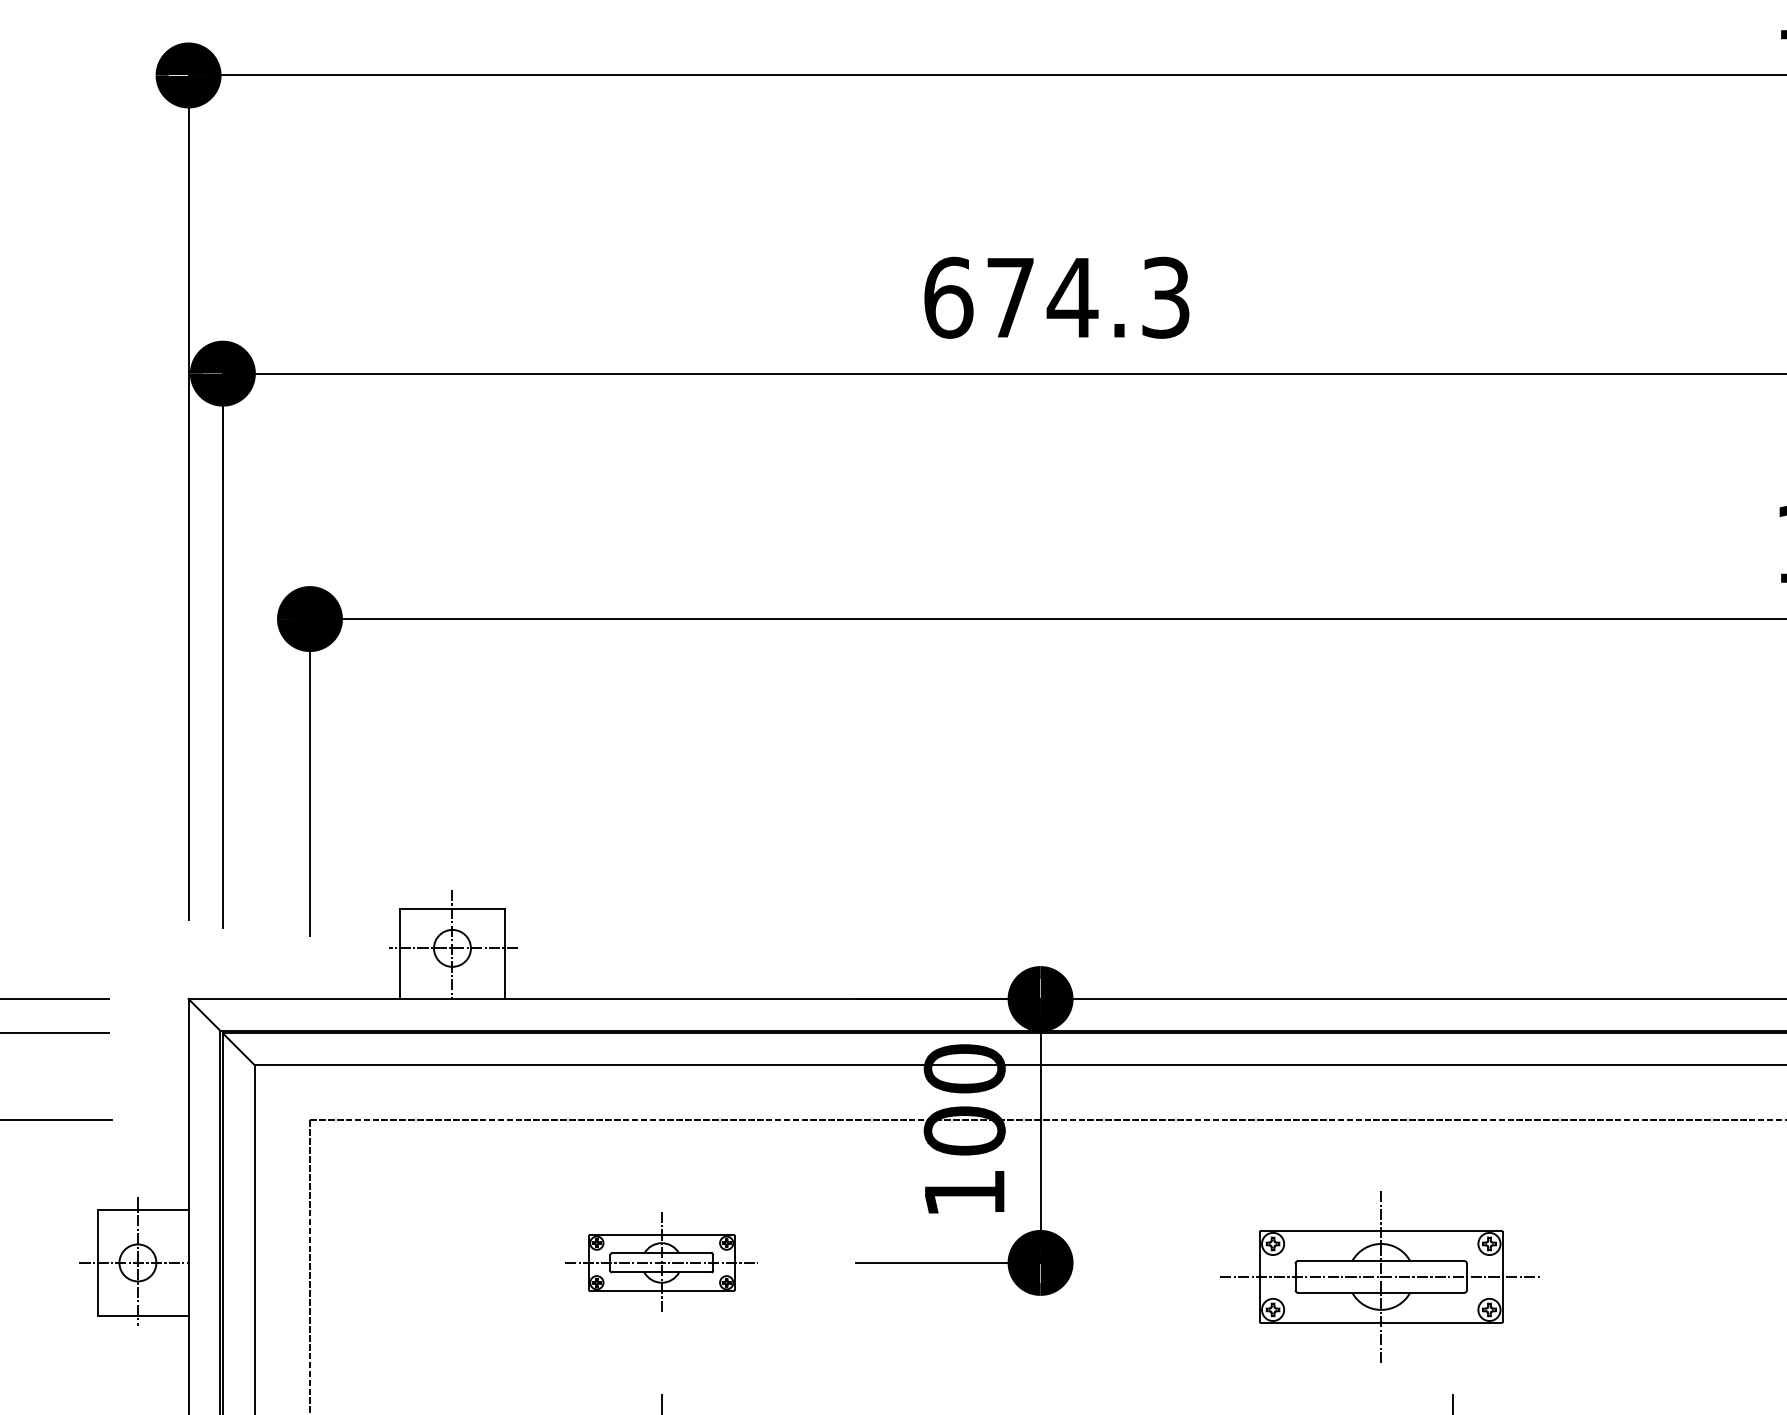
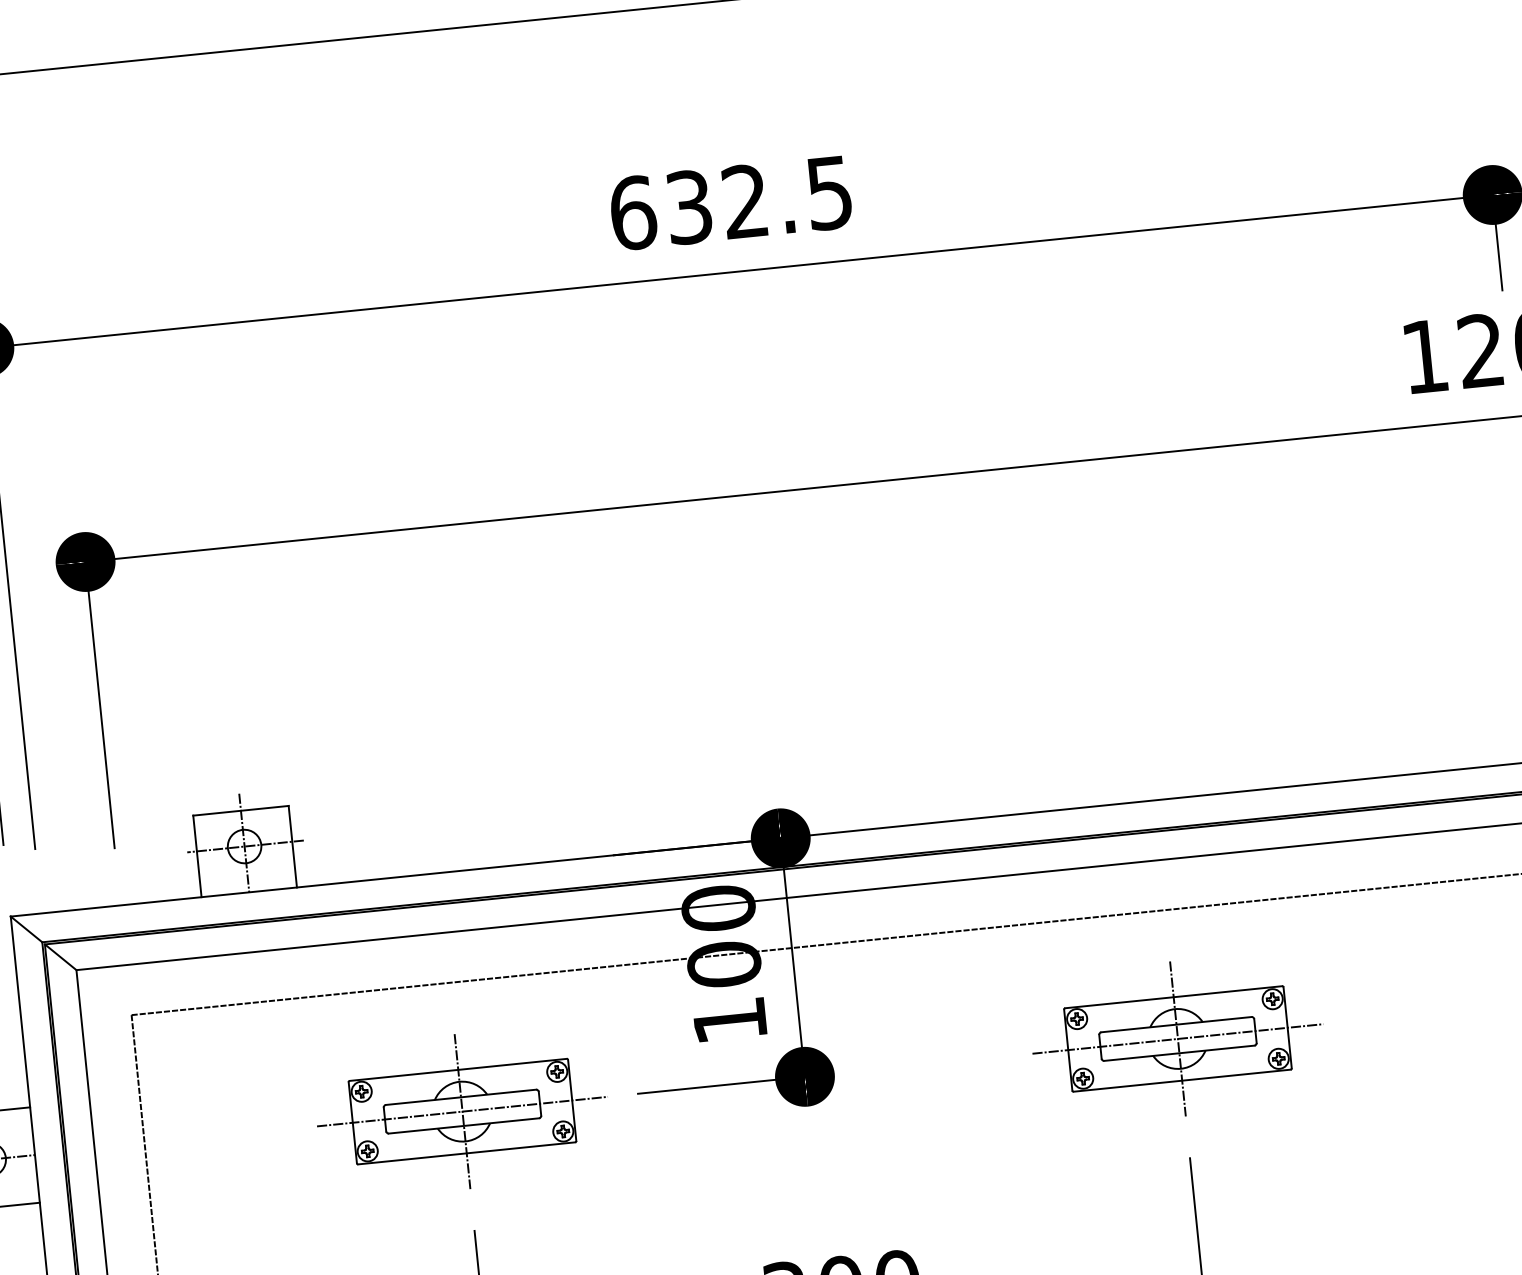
text: (1088, 297) -> (759, 199), 674.3 -> 632.5
part: (661, 1262) -> (462, 1111), size x1.67
part: (1379, 1276) -> (1176, 1038), moved

